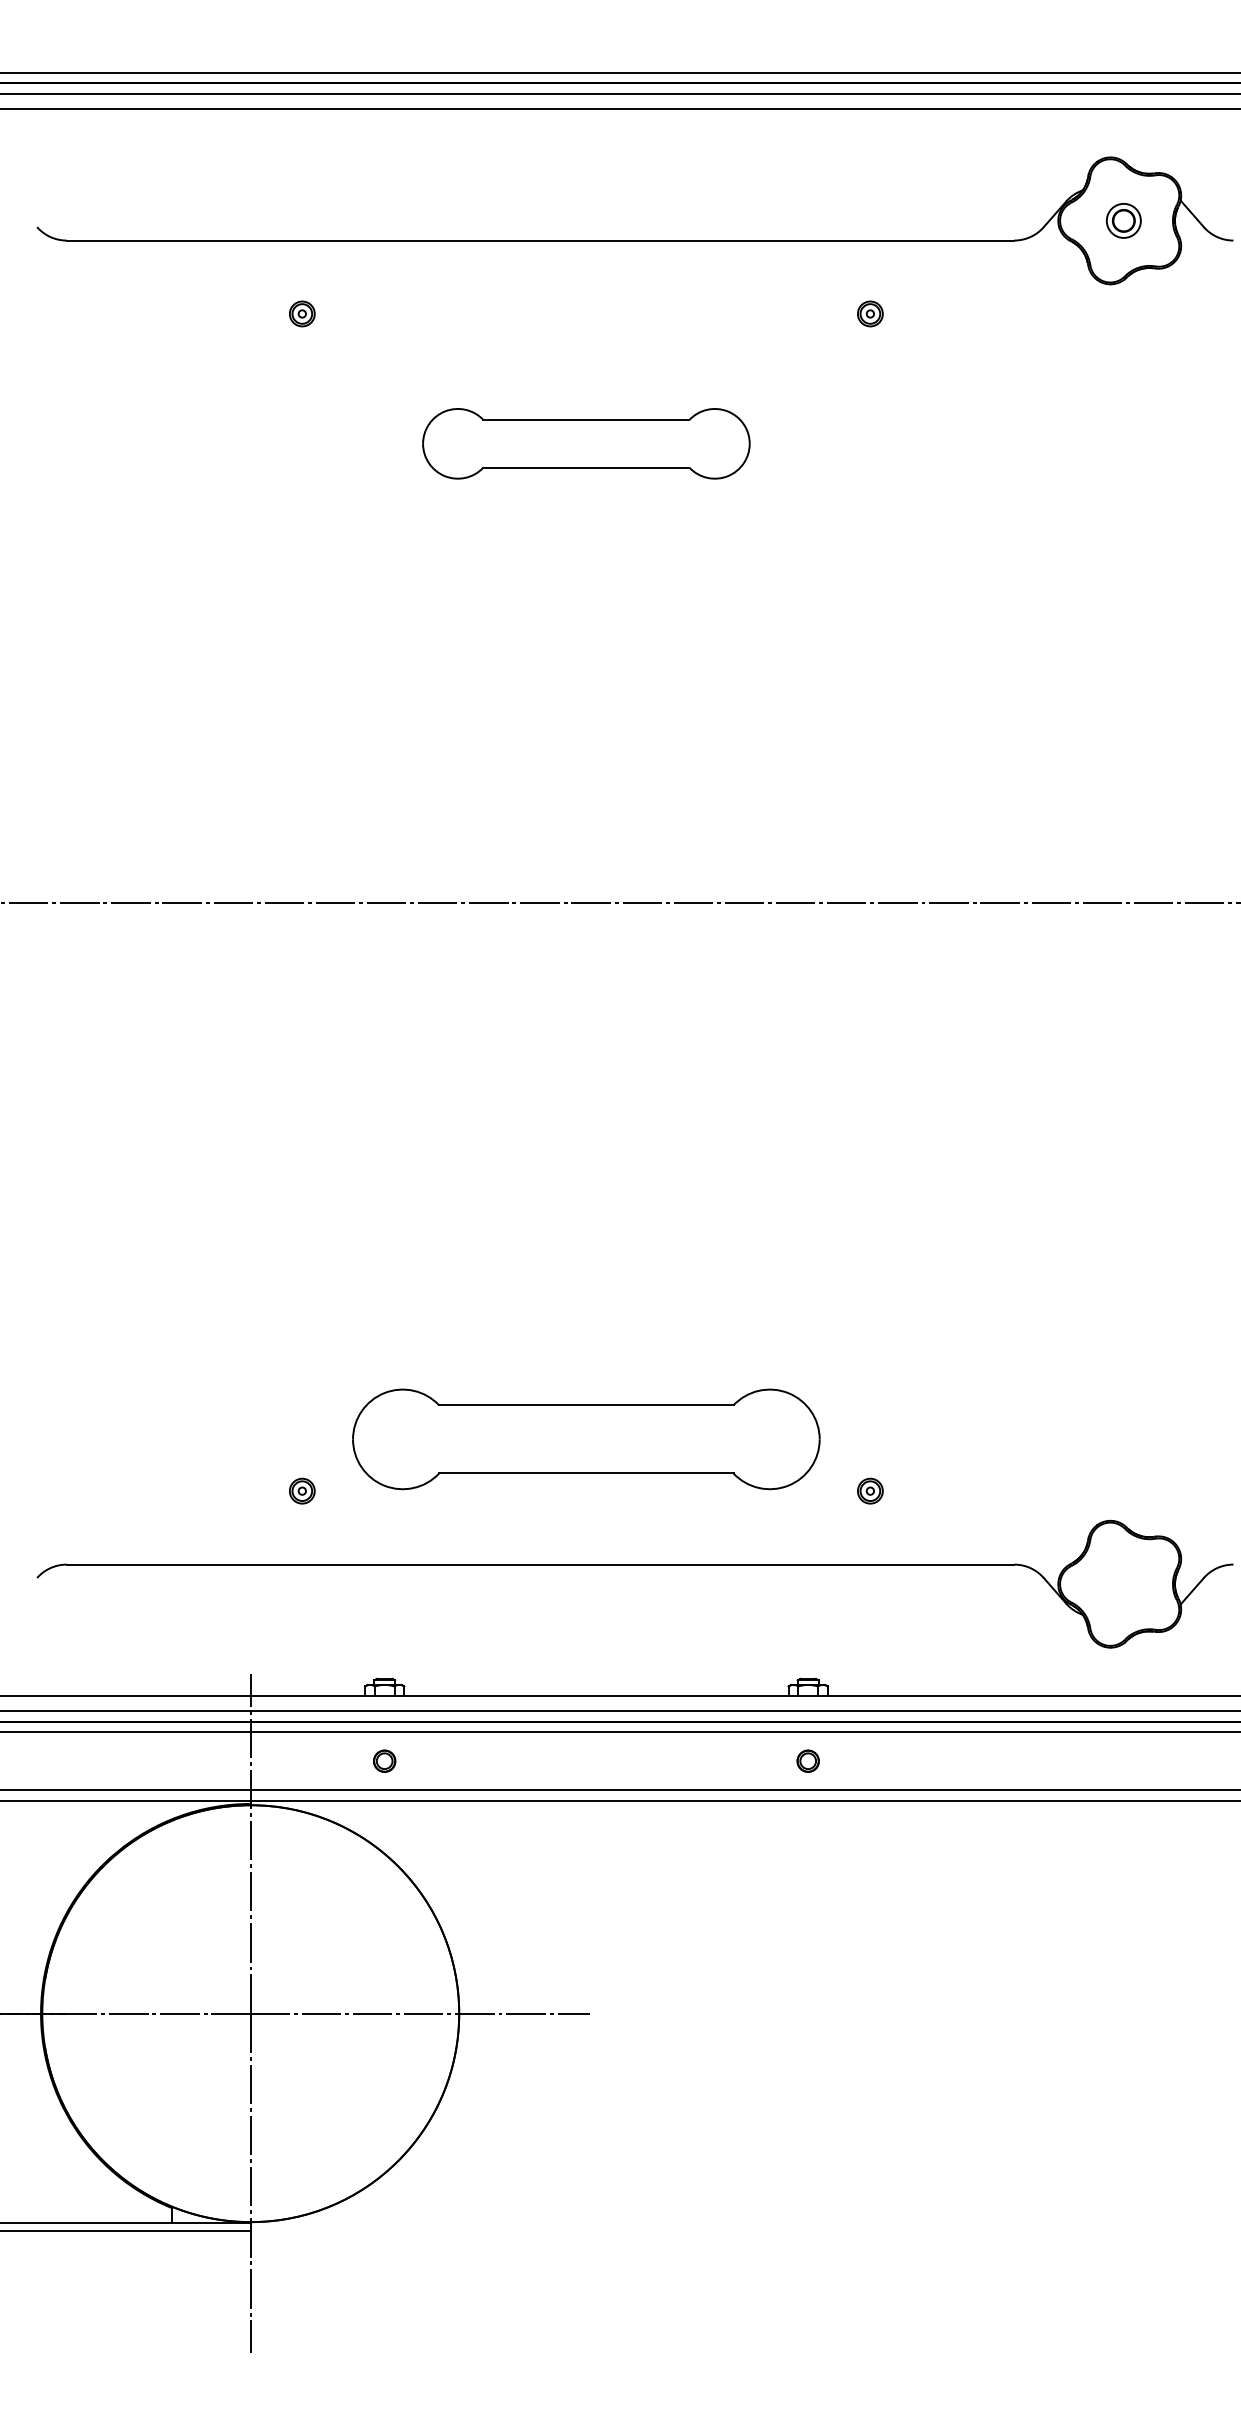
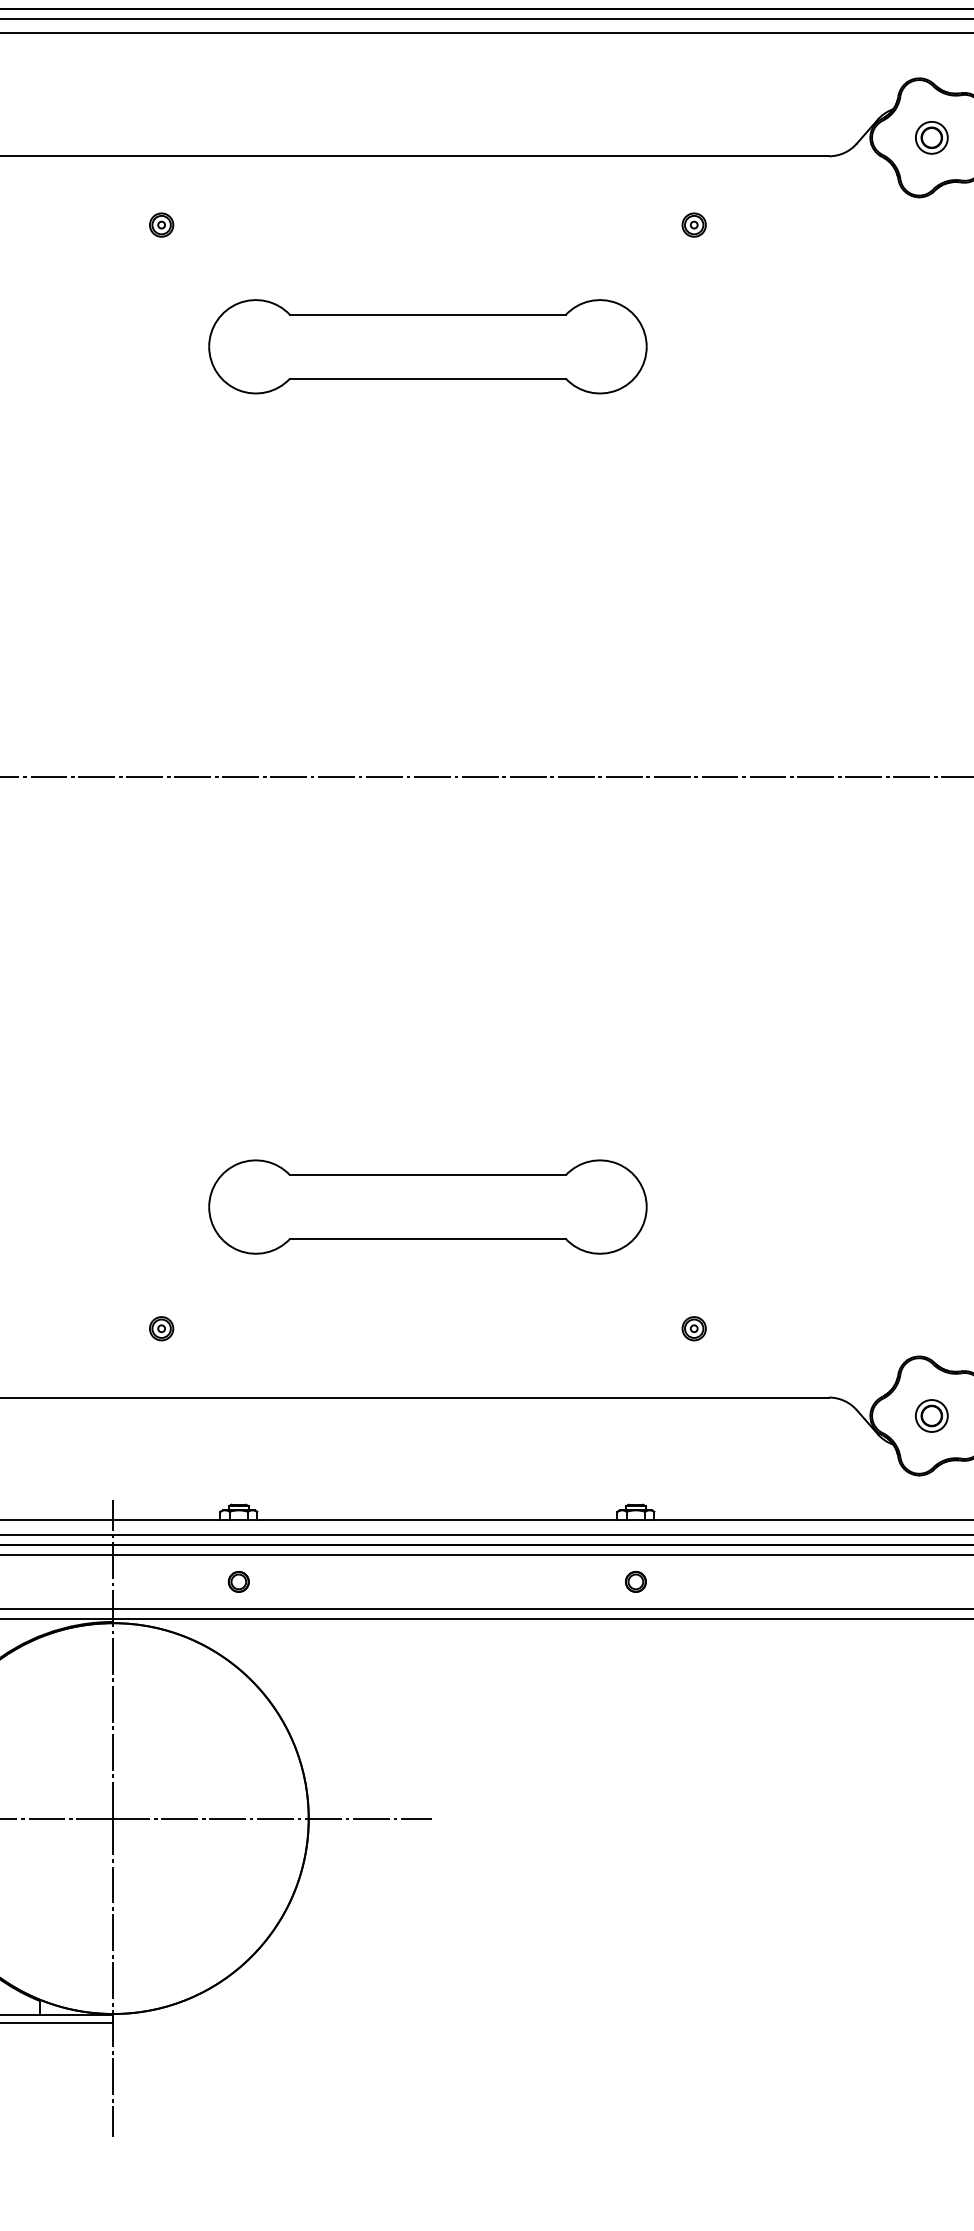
part: (586, 443) -> (428, 346), size x1.43
part: (586, 1439) -> (428, 1207), moved
part: (1123, 1584) -> (931, 1416), added

